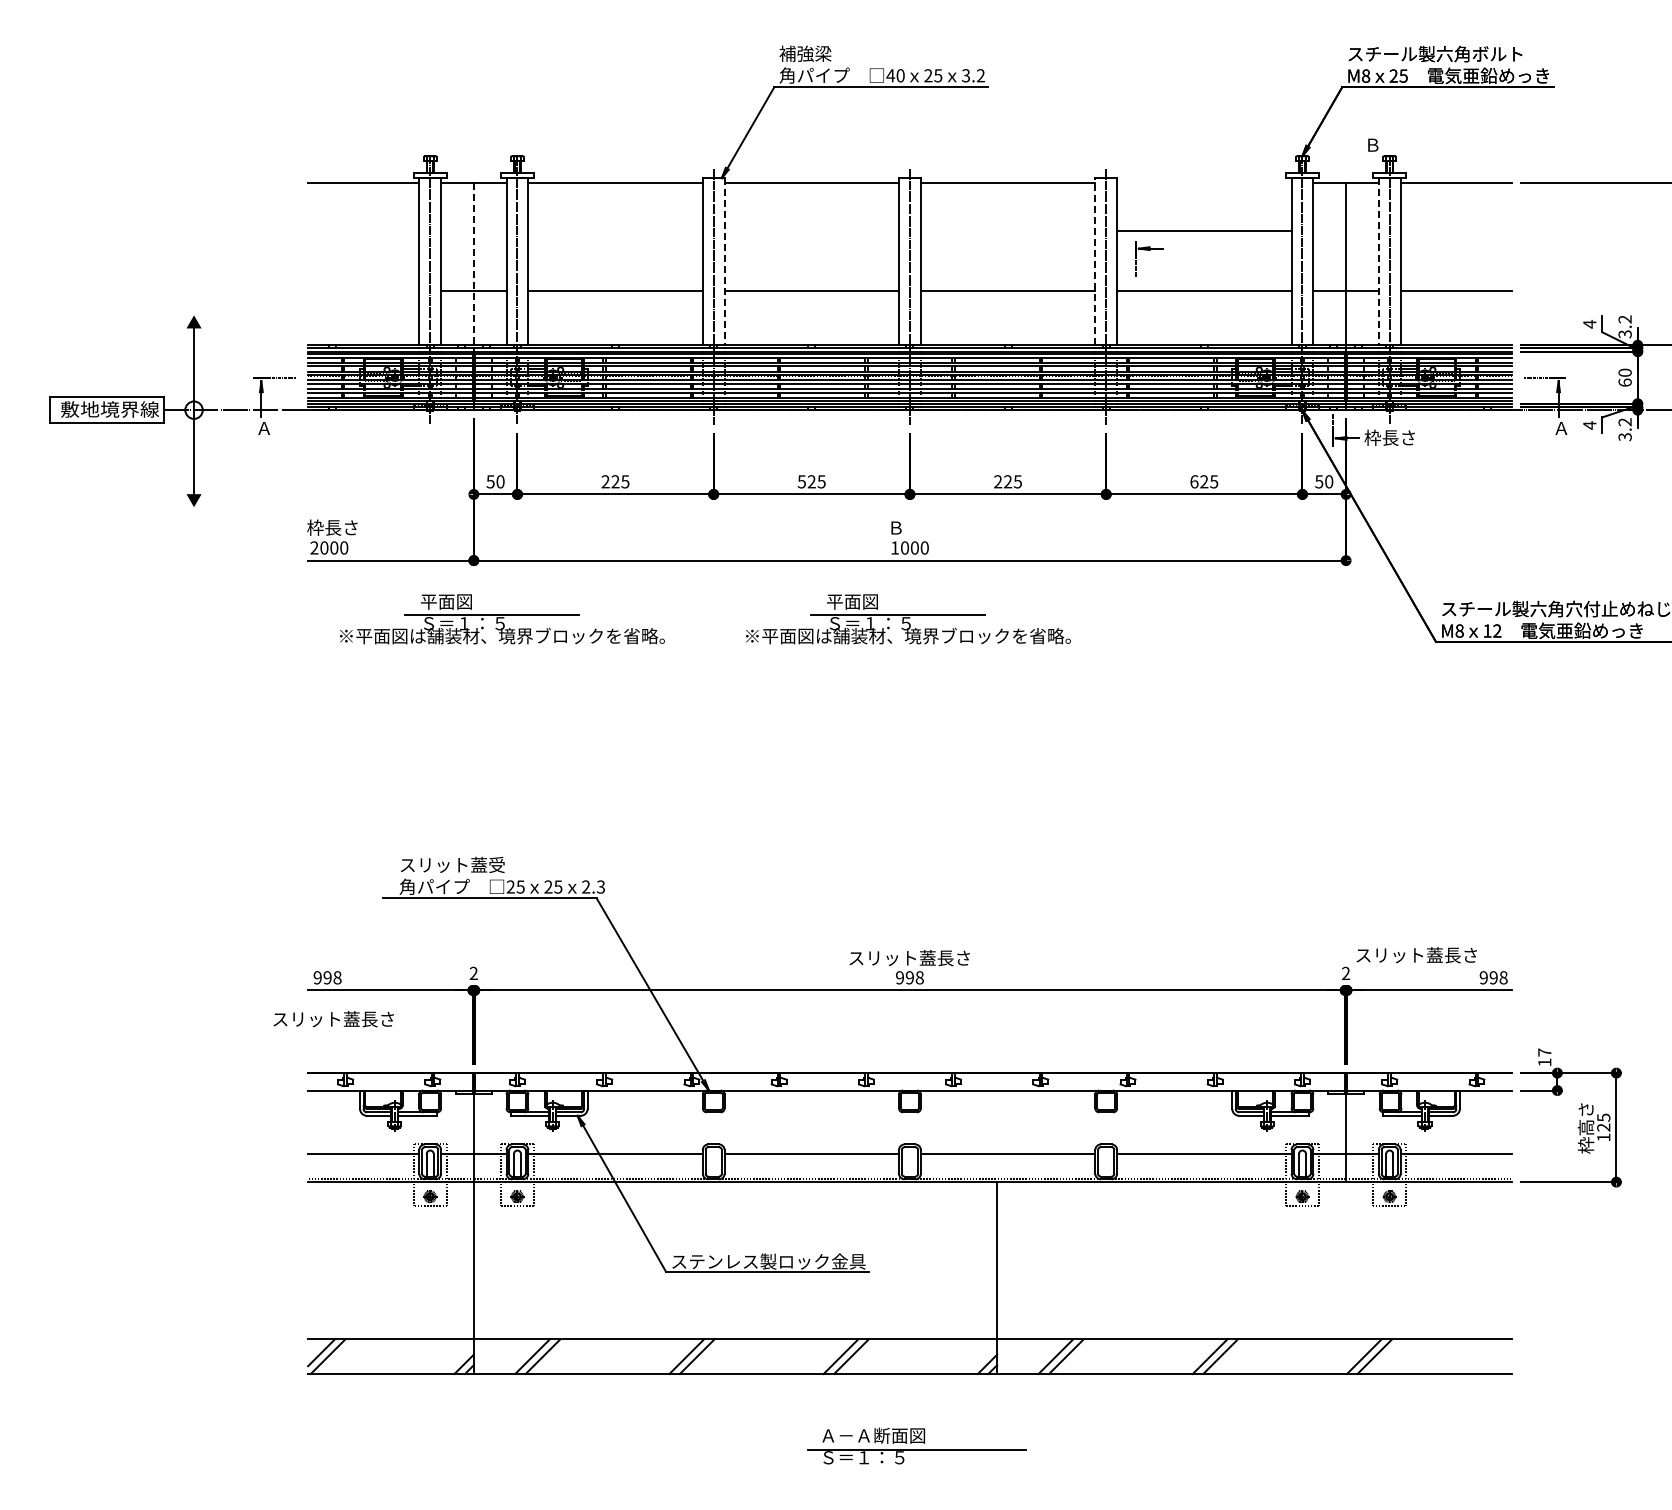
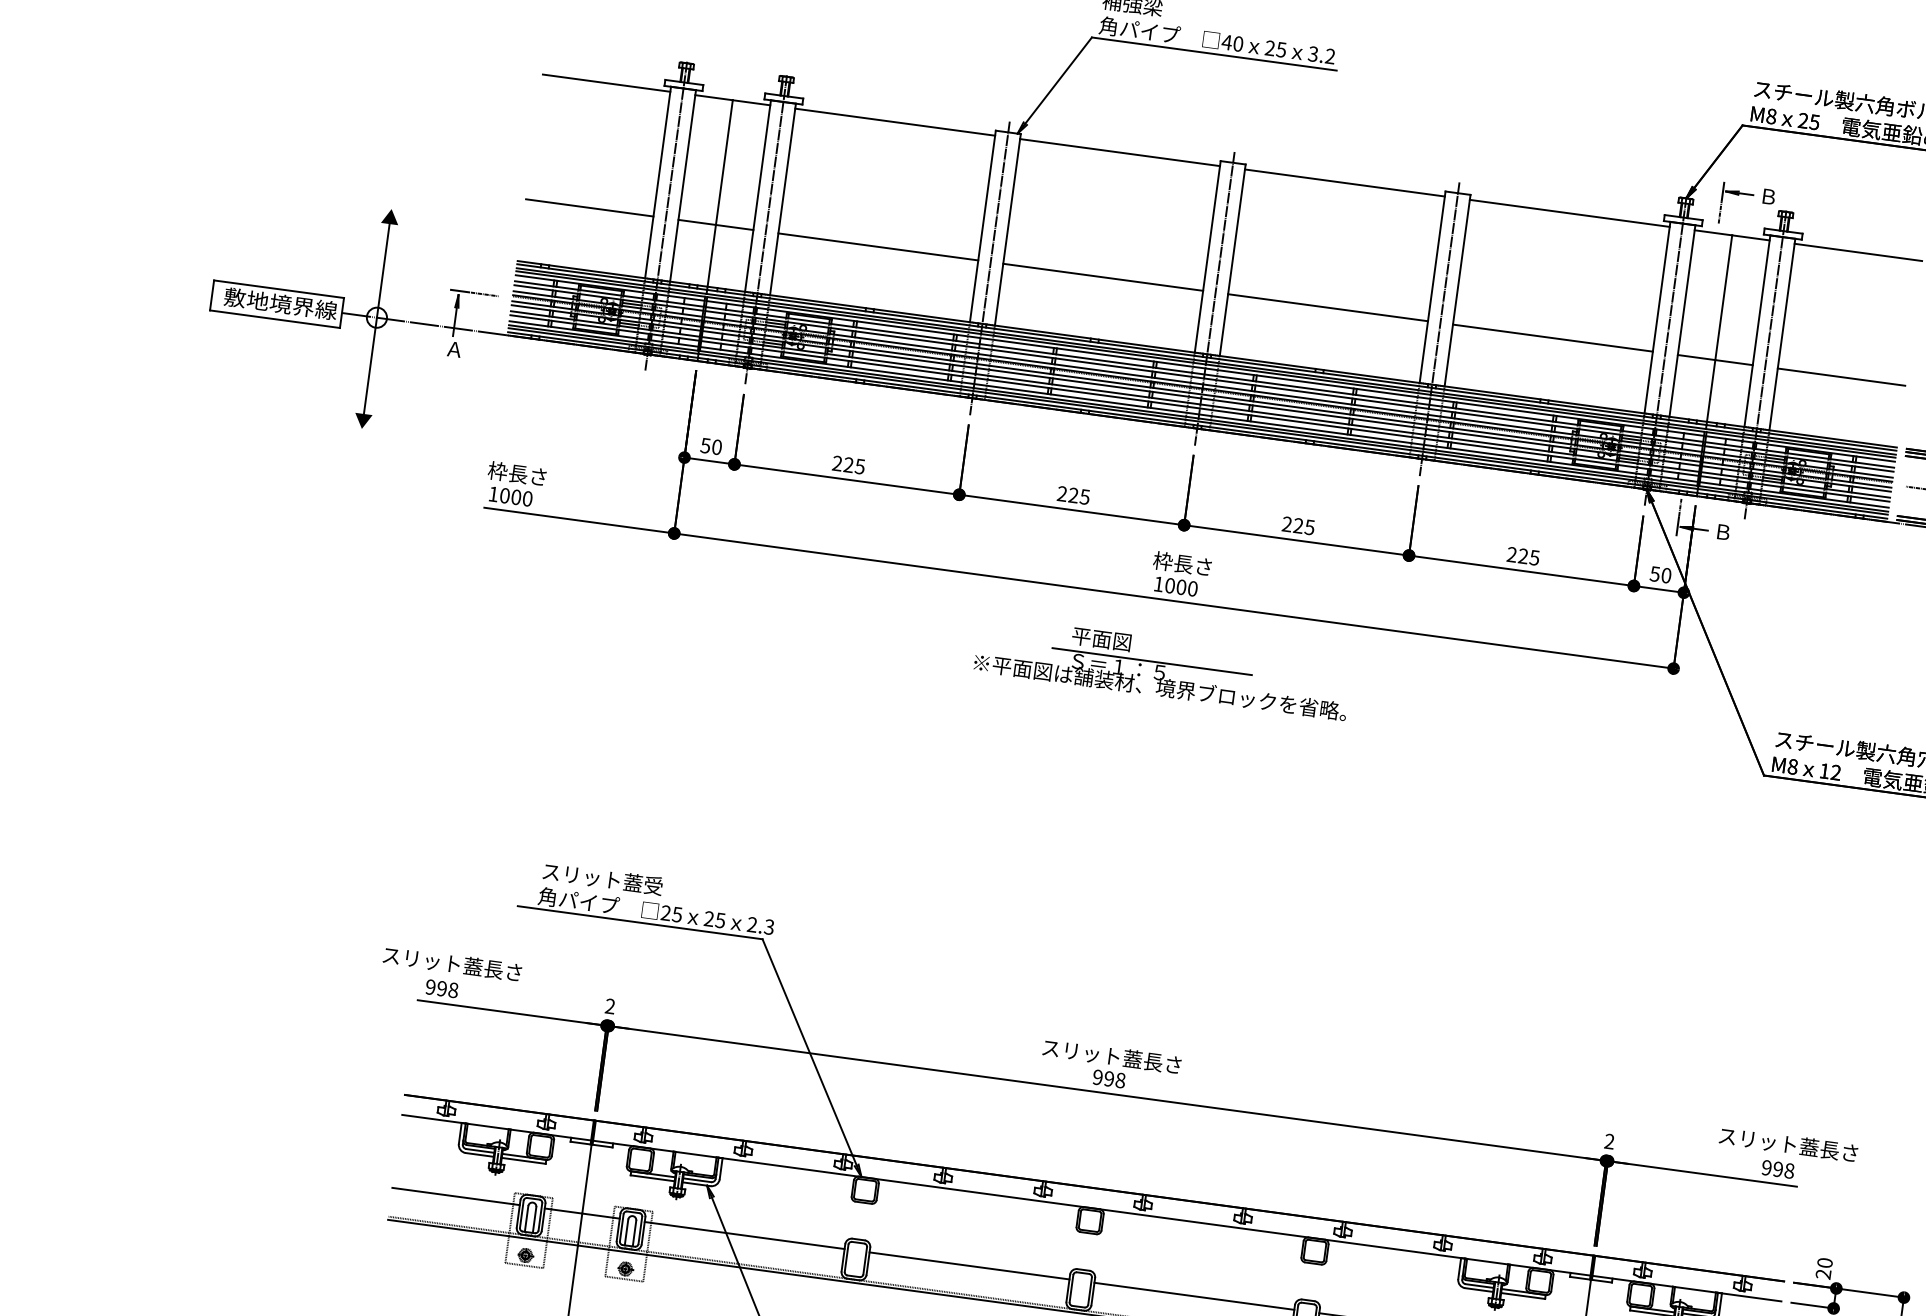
line: (1204, 230) -> (1569, 213), moved
part: (1149, 250) -> (1738, 195), moved
line: (724, 261) -> (1007, 229), dashed -> solid
line: (1095, 261) -> (1432, 287), dashed -> solid
line: (1378, 261) -> (1757, 330), dashed -> solid
line: (473, 267) -> (719, 197), dashed -> solid
line: (363, 291) -> (589, 207), added
text: (1389, 437) -> (1742, 534), 枠長さ -> Ｂ
text: (801, 481) -> (1061, 493), 525 -> 225
text: (1194, 481) -> (1512, 554), 625 -> 225
text: (912, 527) -> (1181, 563), Ｂ -> 枠長さ
text: (314, 547) -> (493, 493), 2000 -> 1000
part: (502, 619) -> (697, 605), removed
text: (1416, 955) -> (1788, 1144), moved
text: (333, 1019) -> (452, 964), moved
text: (1544, 1057) -> (1823, 1268), 17 -> 20

